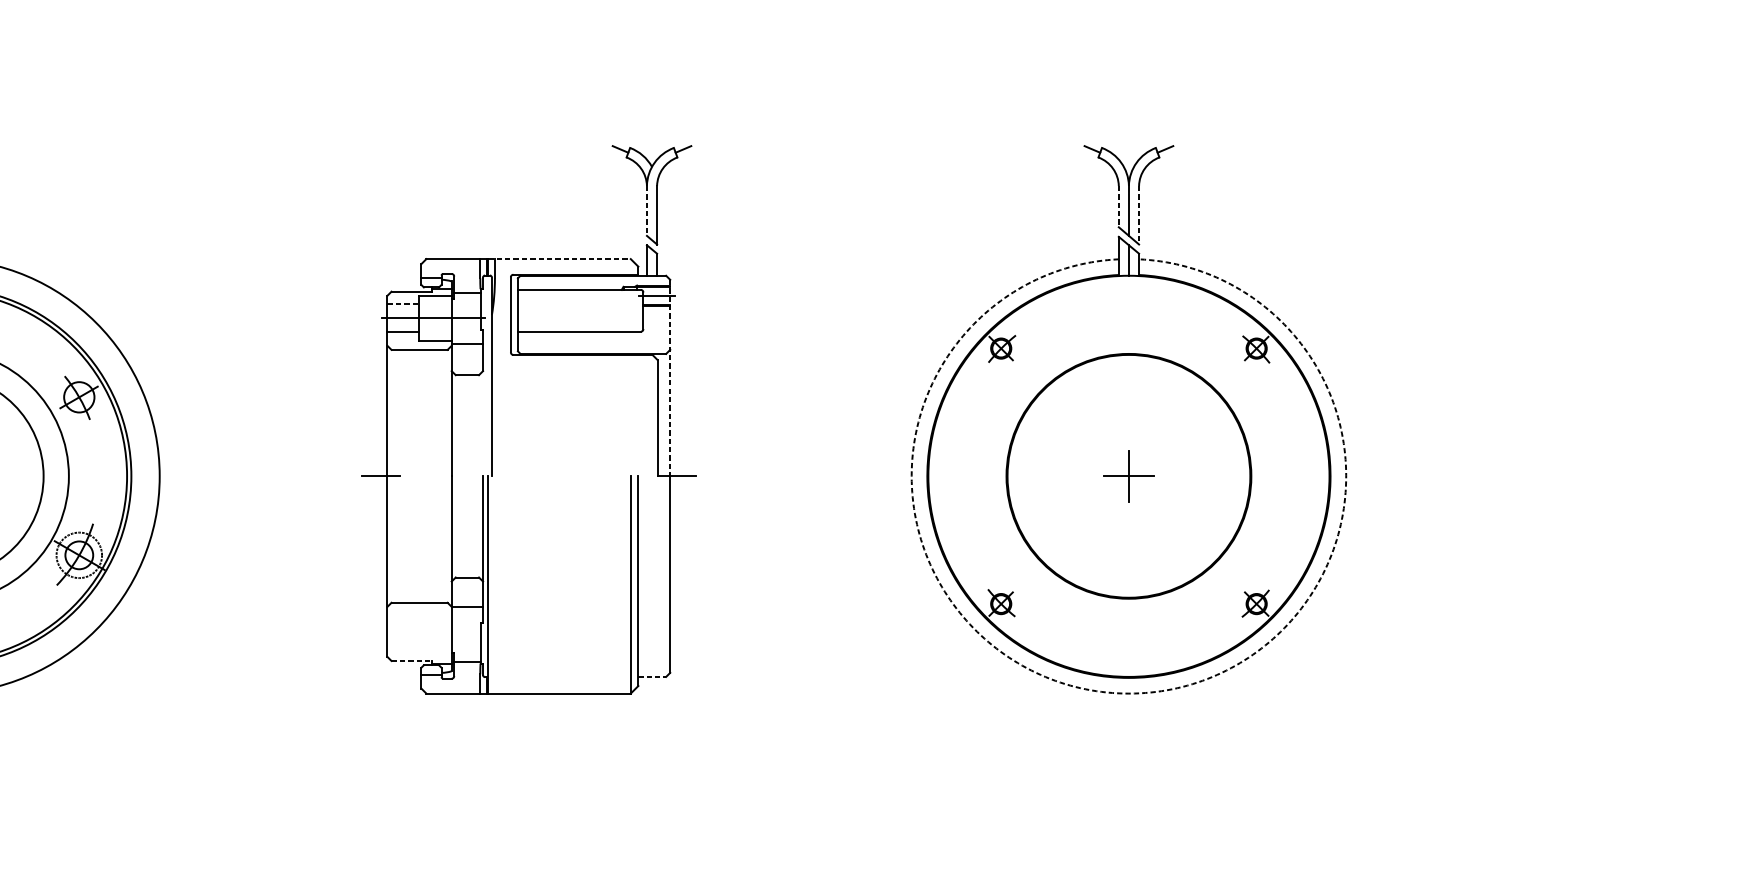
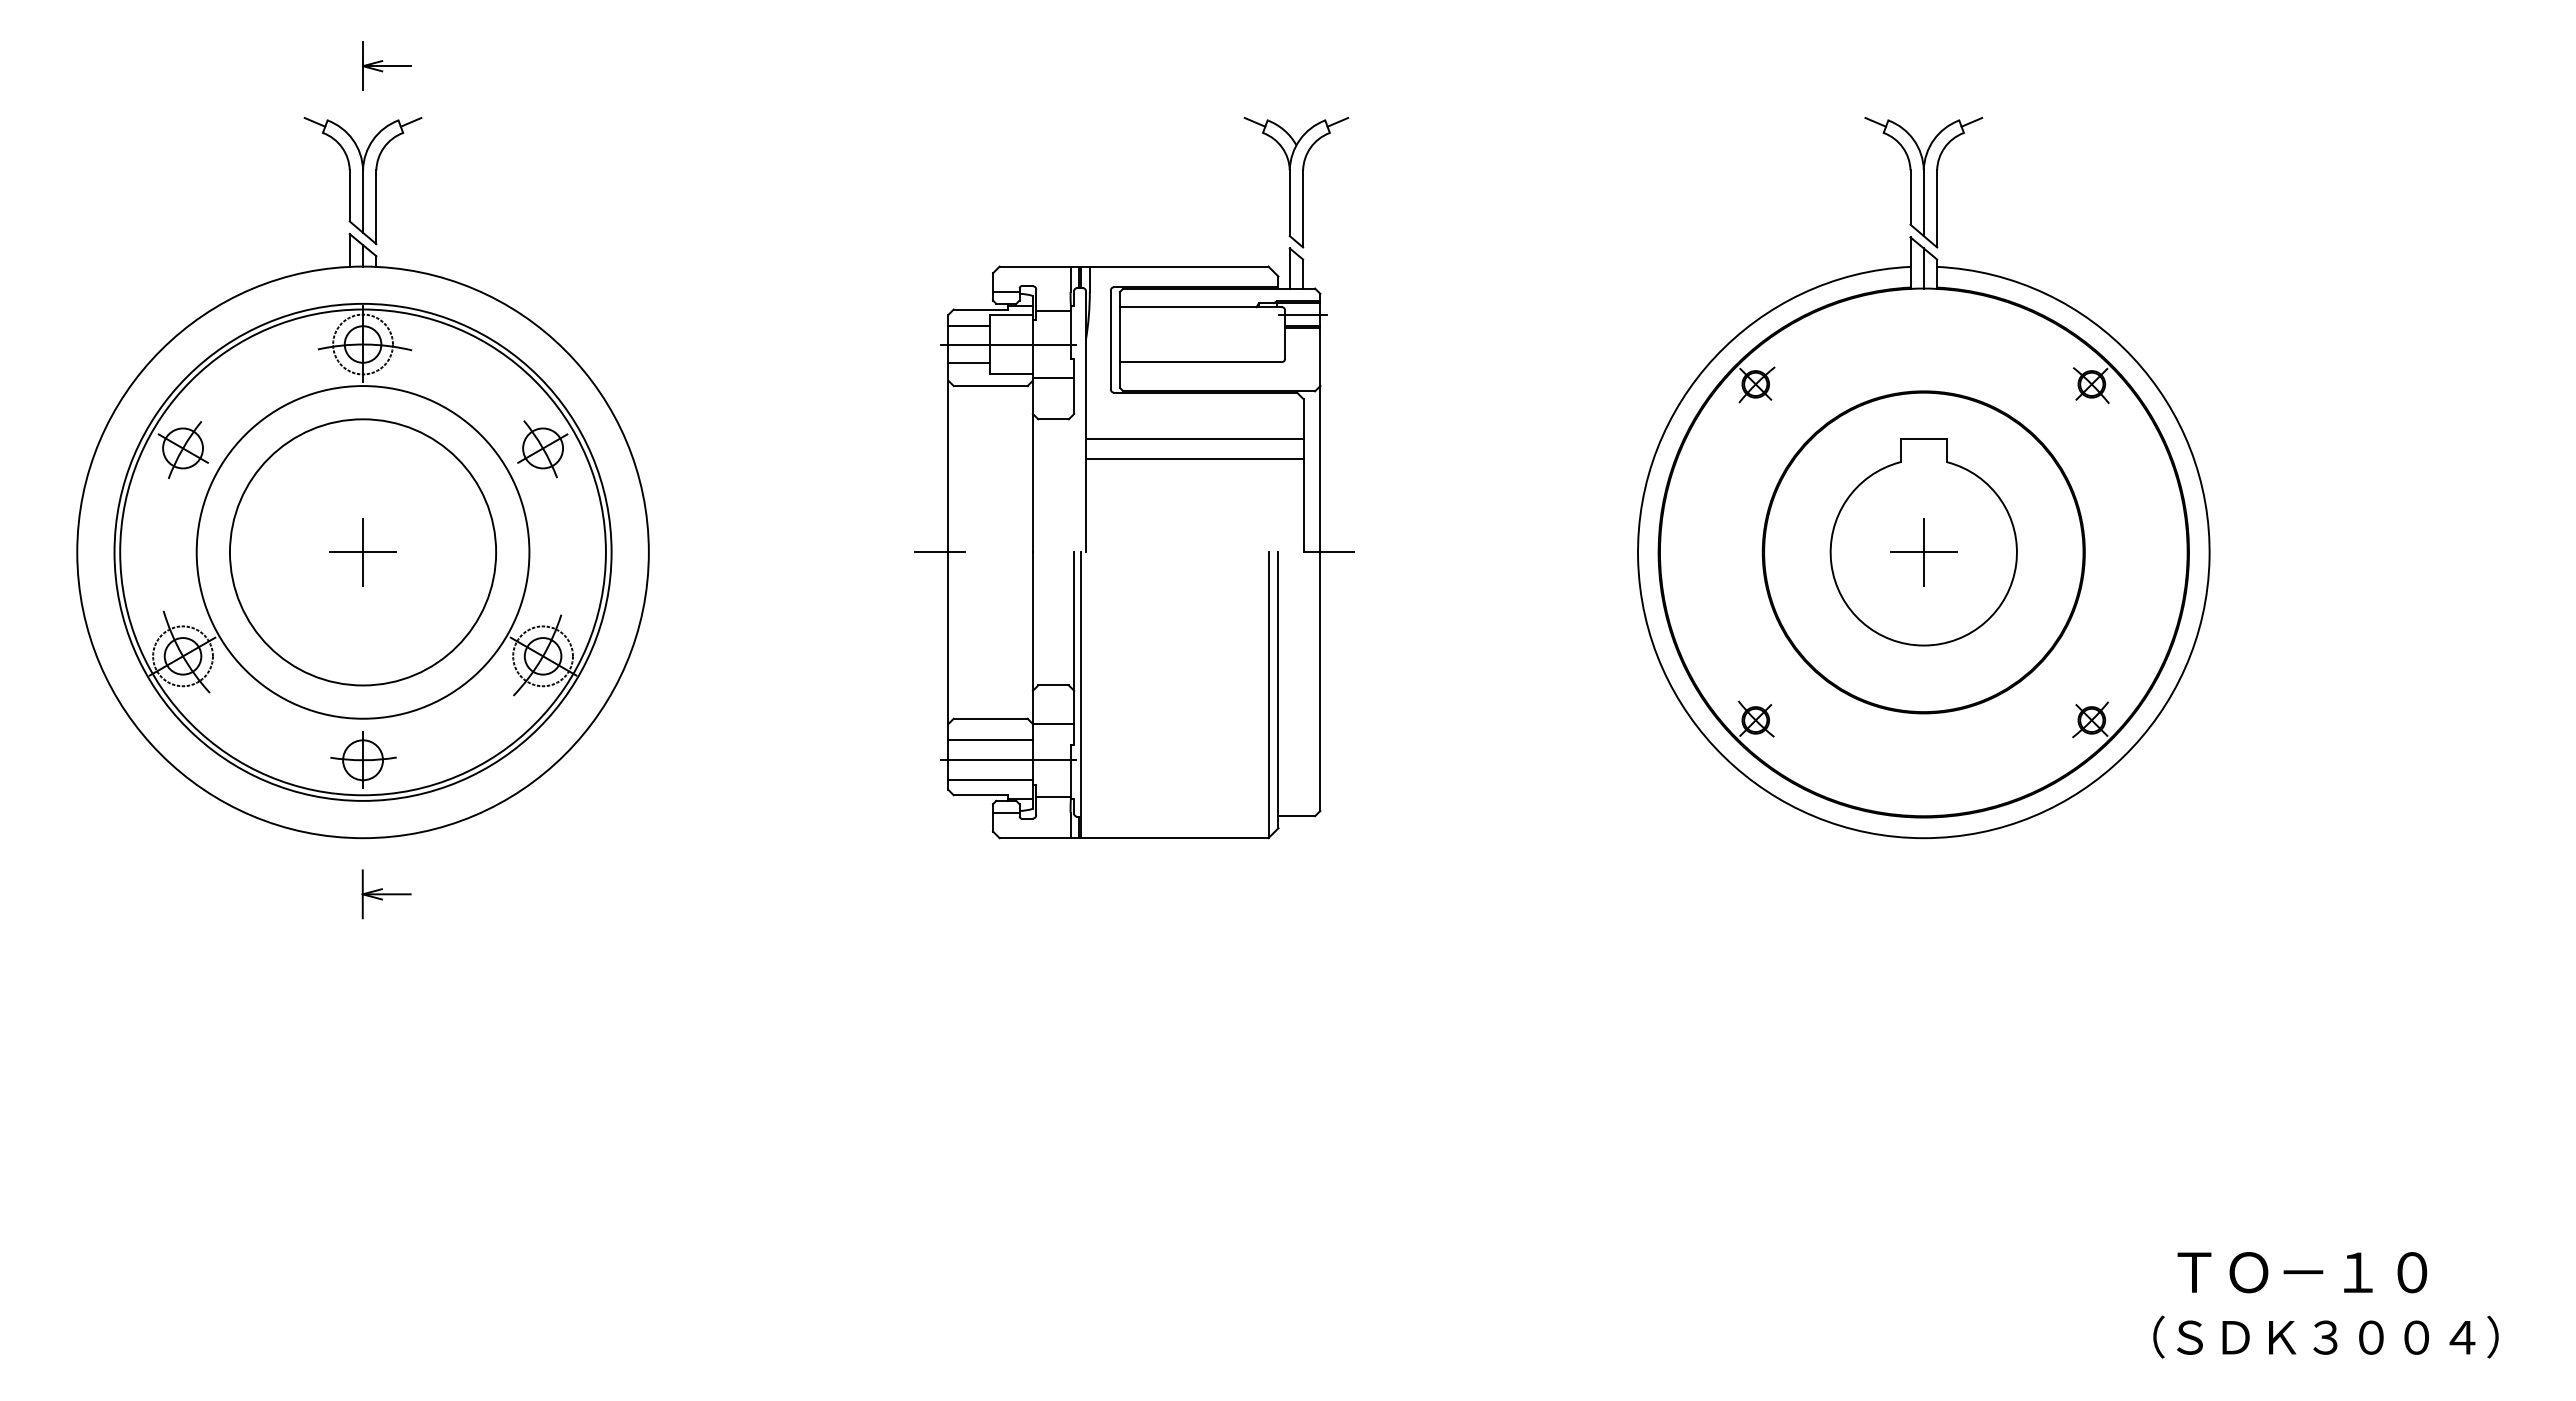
line: (1118, 207) -> (1910, 198), dashed -> solid
line: (646, 211) -> (1289, 203), dashed -> solid
line: (1139, 214) -> (1937, 208), dashed -> solid
line: (559, 259) -> (1174, 266), dashed -> solid
line: (403, 304) -> (969, 326), dashed -> solid
line: (670, 378) -> (1320, 423), dashed -> solid
line: (574, 390) -> (1194, 439), added
line: (574, 405) -> (1194, 459), added
part: (1128, 468) -> (1923, 542), added
line: (419, 619) -> (990, 740), added
line: (433, 634) -> (1008, 760), added
line: (419, 649) -> (990, 780), added
line: (411, 661) -> (980, 795), dashed -> solid
line: (652, 677) -> (1297, 816), dashed -> solid
arc: (1128, 693) -> (1923, 838), dashed -> solid

